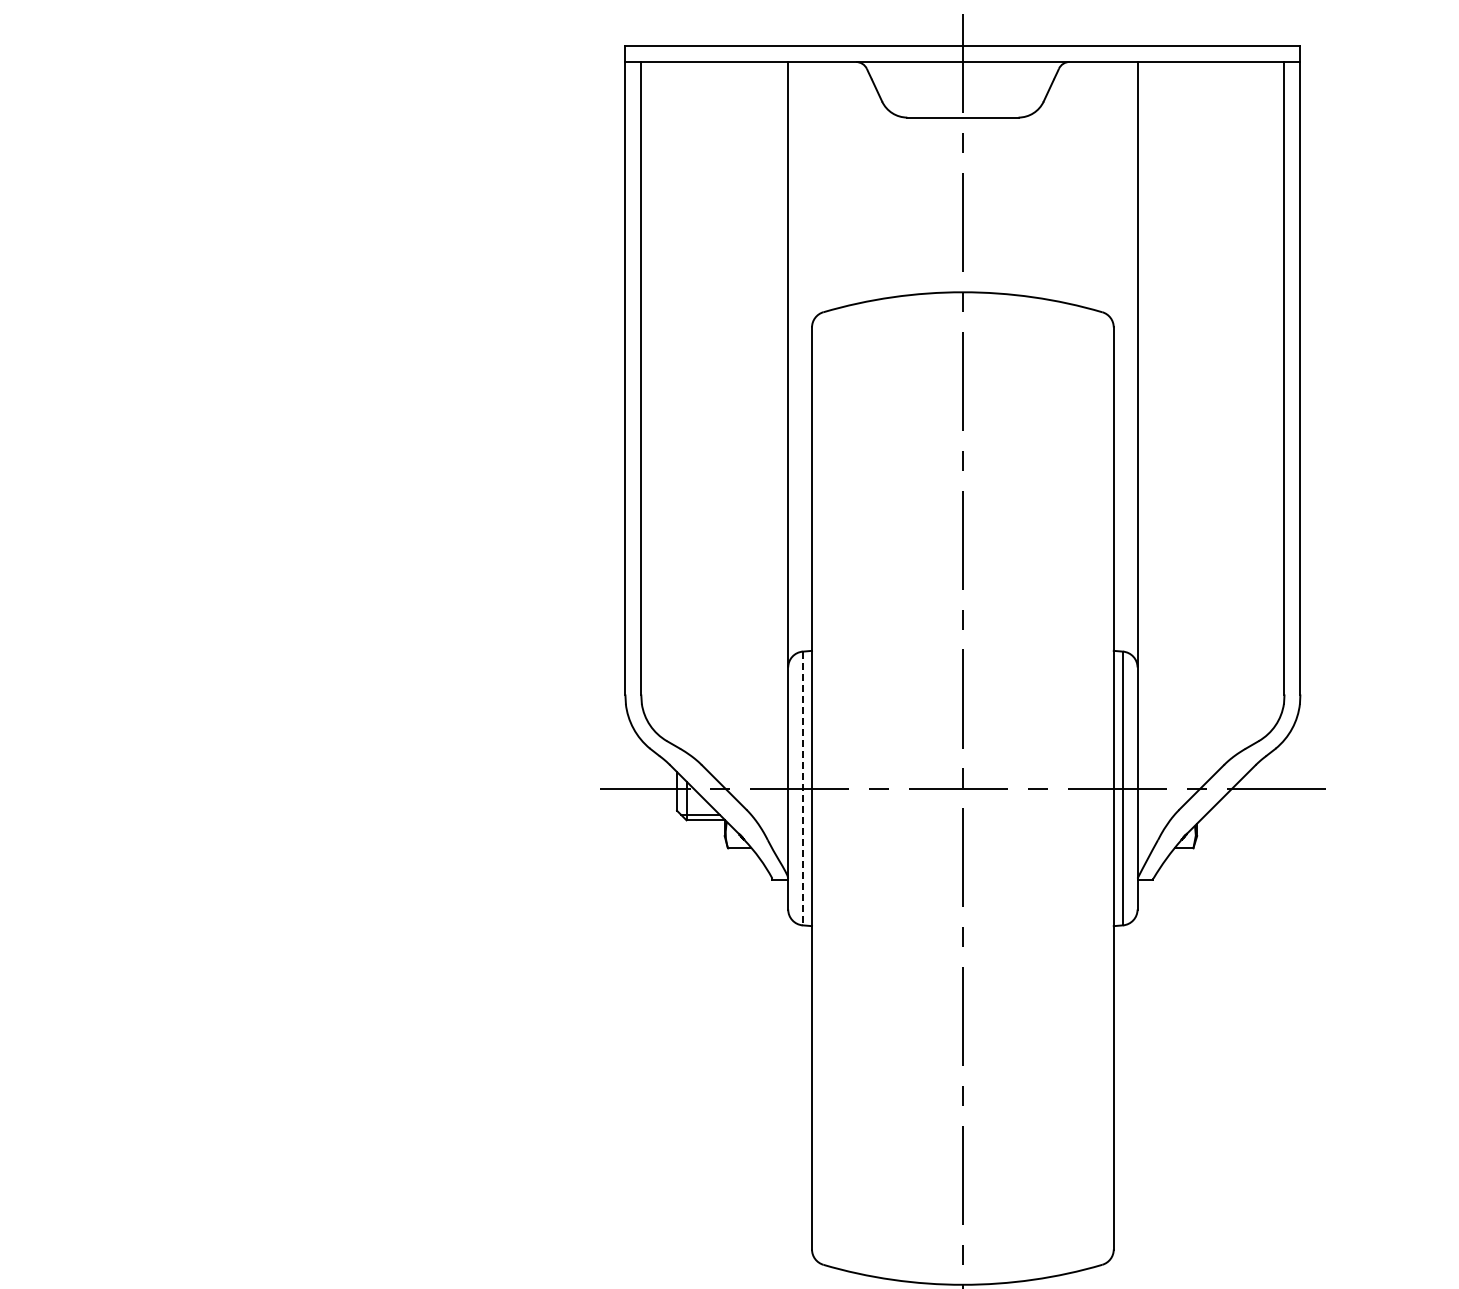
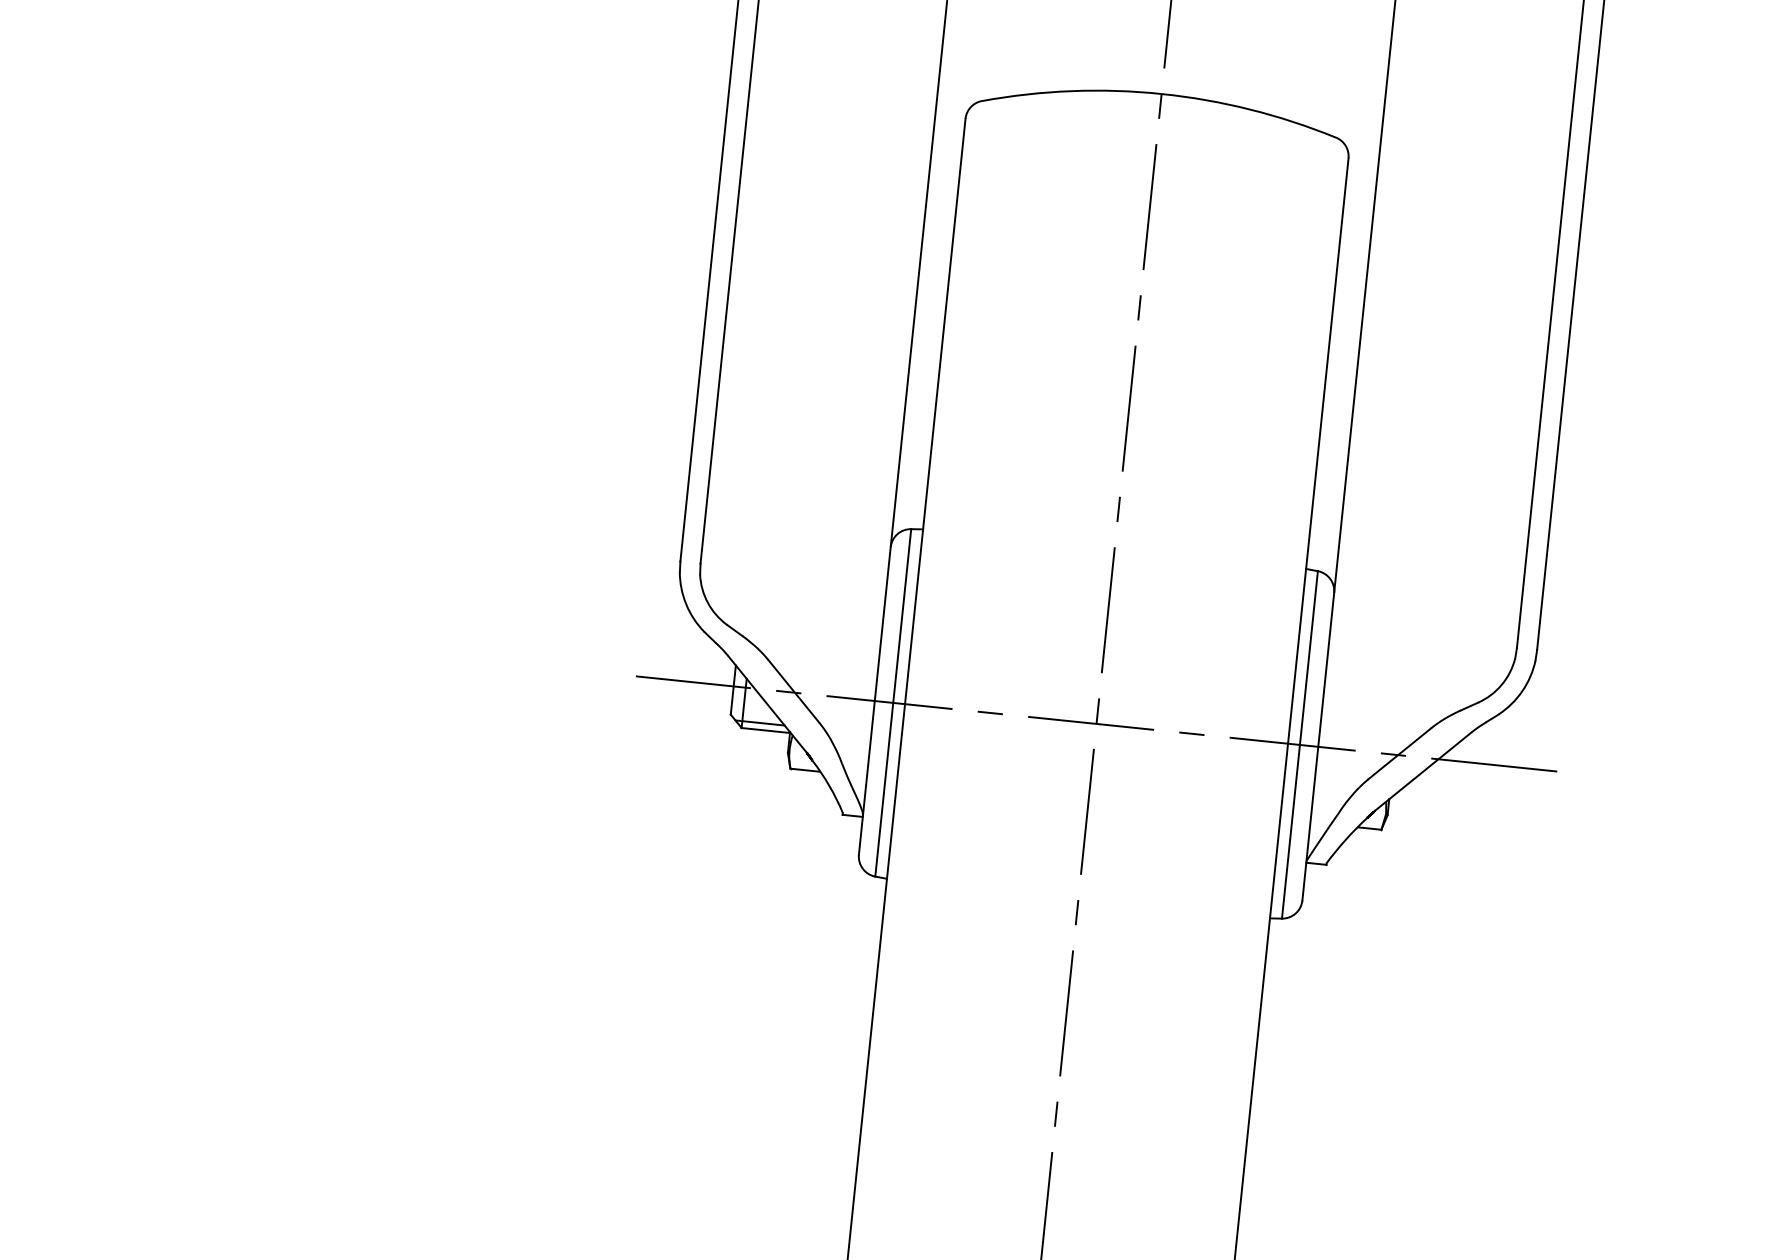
line: (802, 788) -> (892, 702), dashed -> solid

